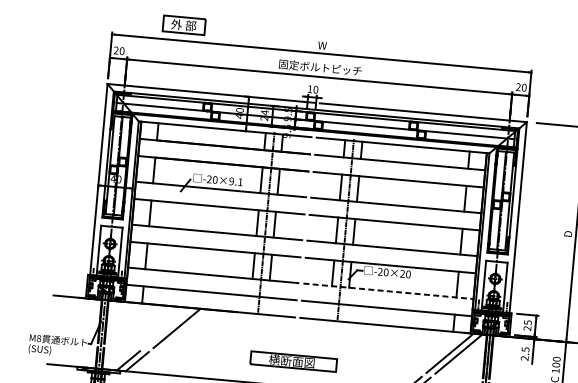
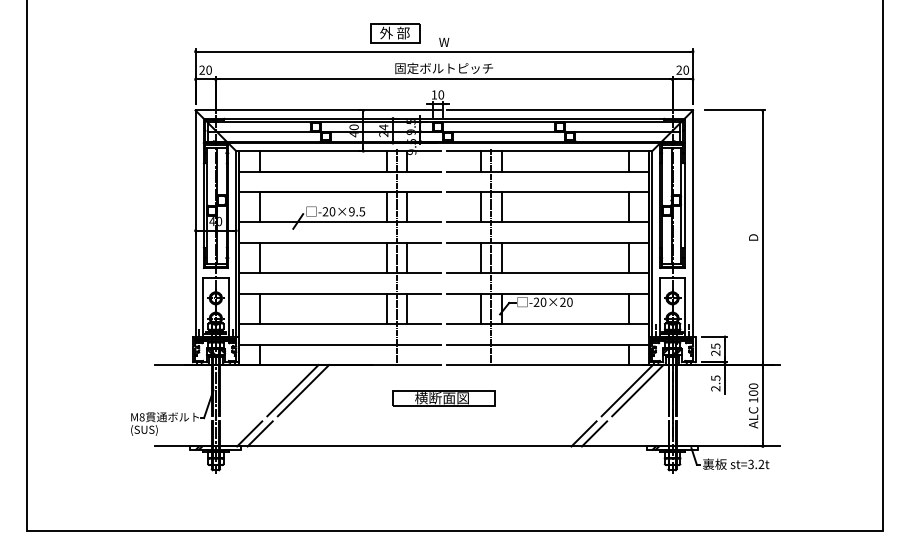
part: (184, 25) -> (395, 33), moved
text: (240, 181) -> (362, 211), -20×9.1 -> -20×9.5
line: (388, 291) -> (548, 324), dashed -> solid
line: (167, 327) -> (292, 390), added
part: (293, 361) -> (443, 398), moved

